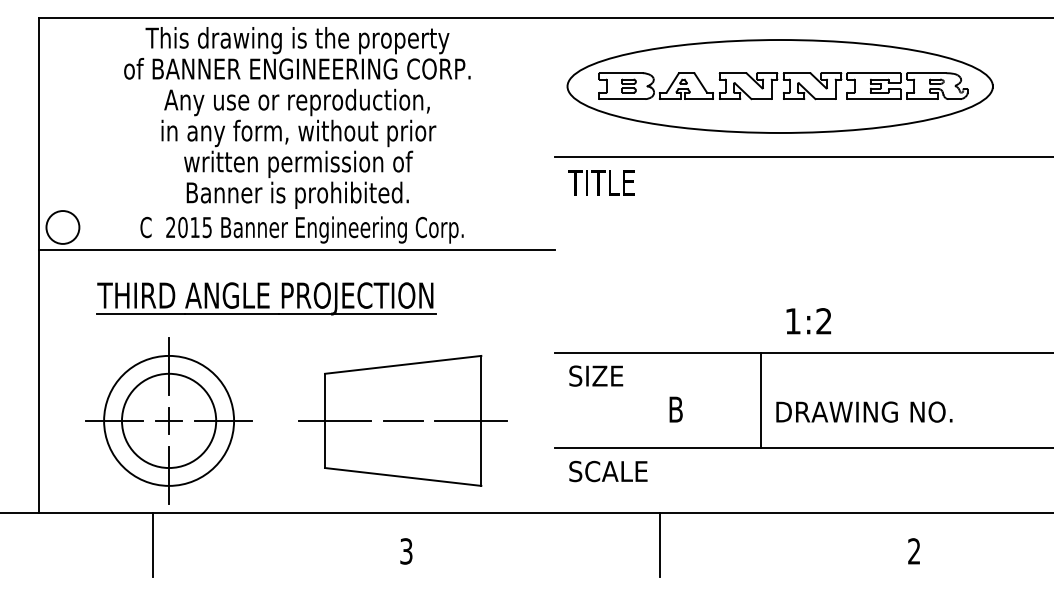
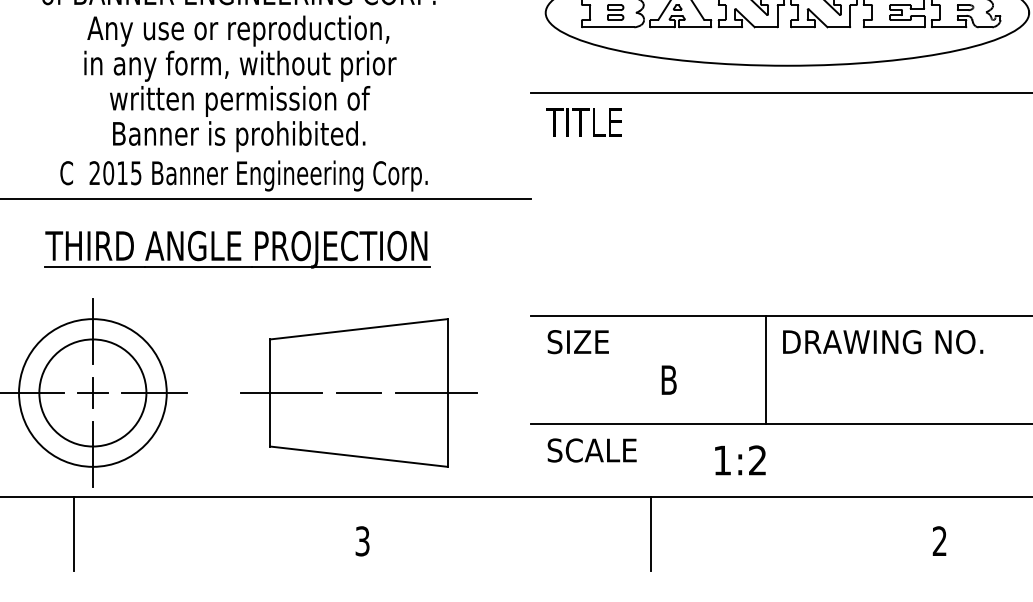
part: (266, 298) -> (237, 249), moved
text: (808, 321) -> (740, 460), moved
text: (864, 411) -> (883, 341), moved

